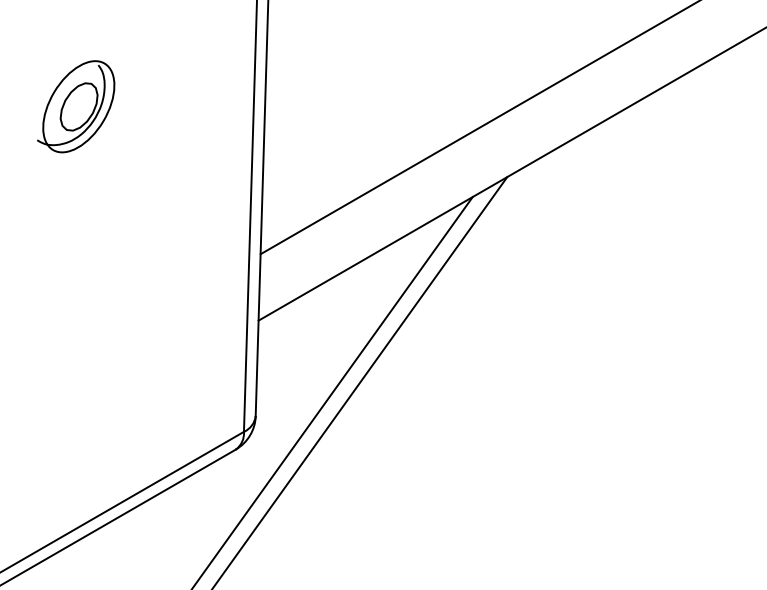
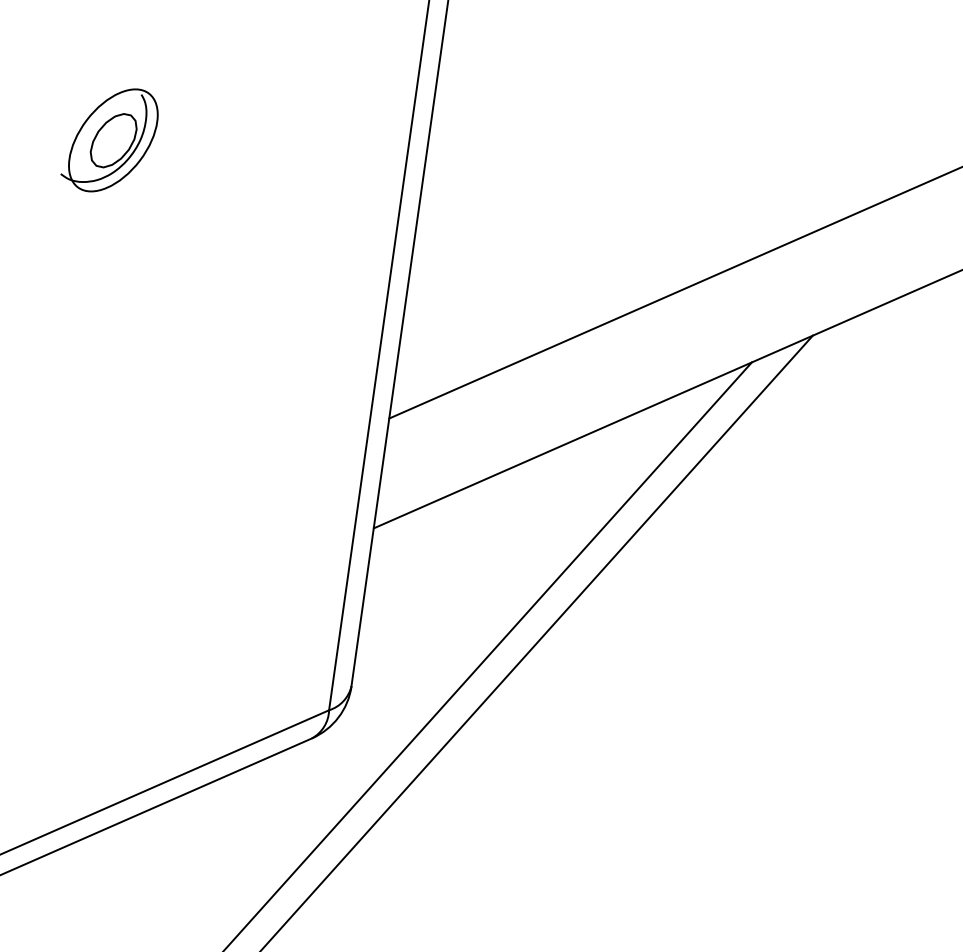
part: (76, 106) -> (110, 139), size x0.7

